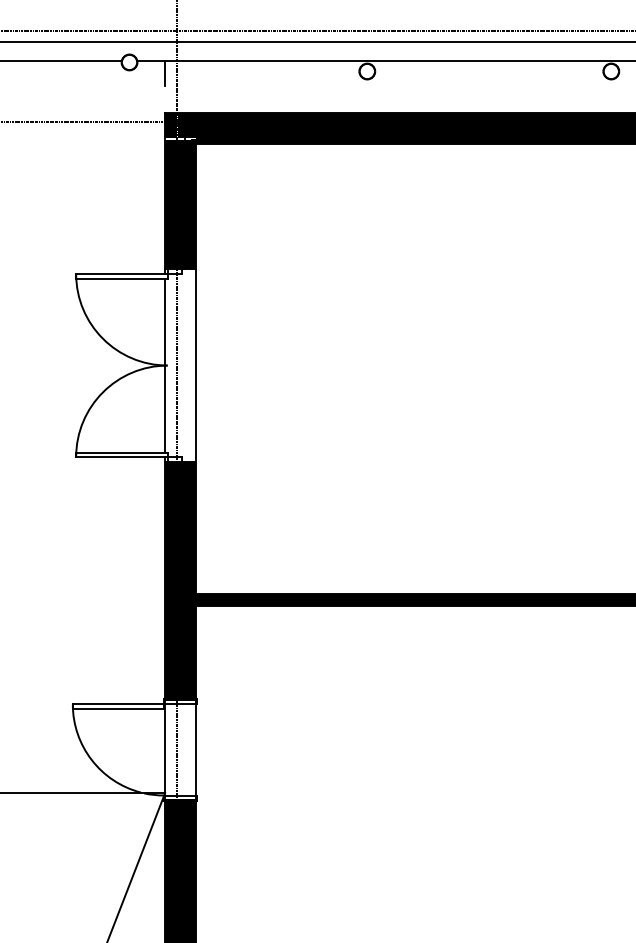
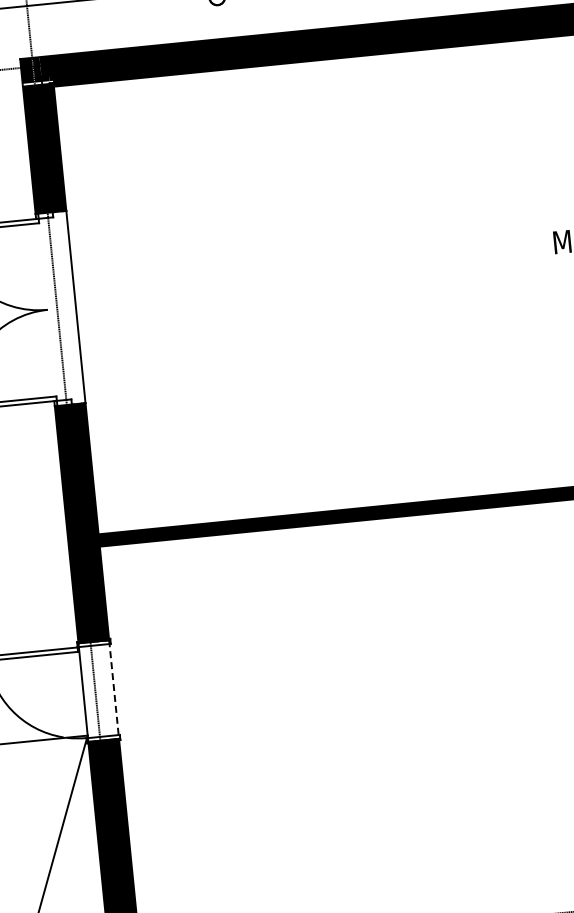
line: (165, 73) -> (16, 19), removed
line: (165, 365) -> (45, 309), removed
line: (195, 749) -> (113, 689), solid -> dashed

